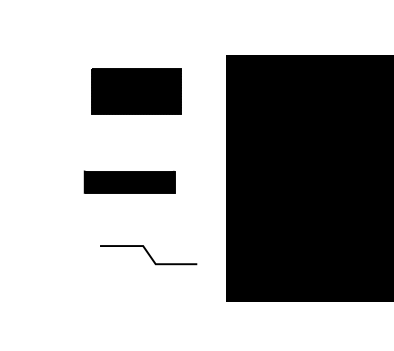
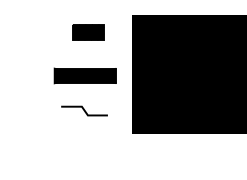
part: (136, 91) -> (88, 32), size x0.71
part: (127, 181) -> (84, 75), size x1.43
line: (148, 253) -> (84, 110), moved

